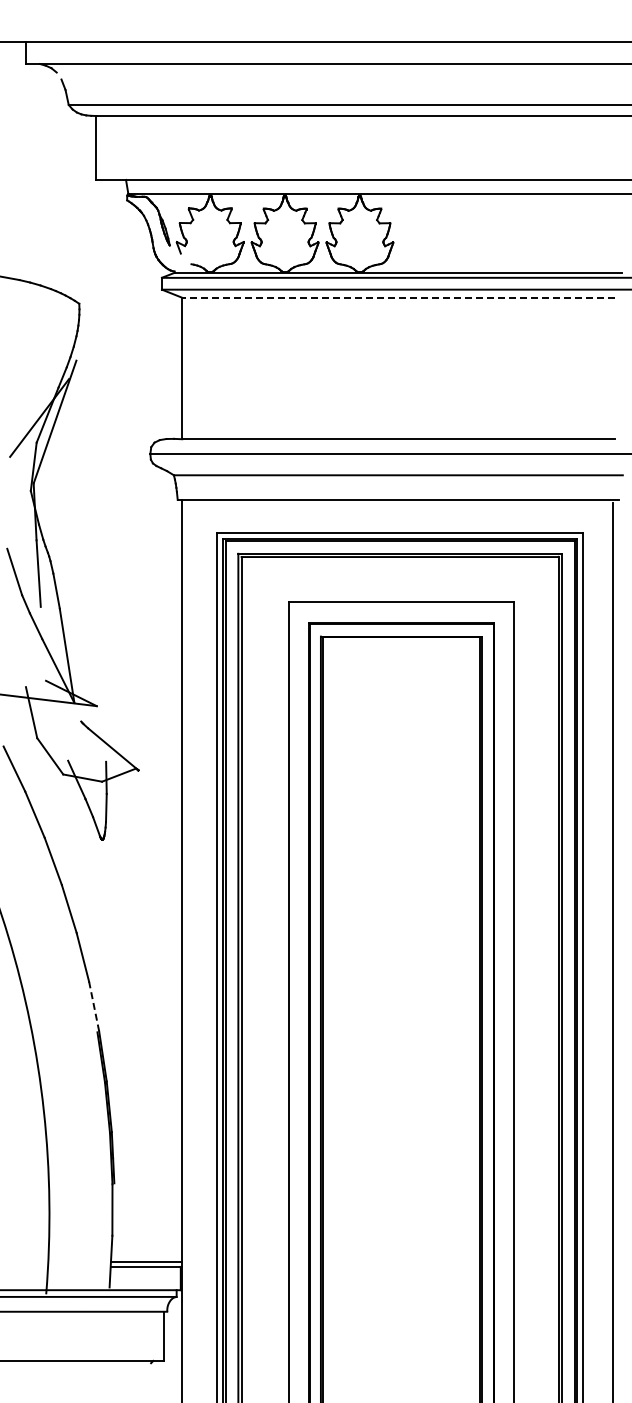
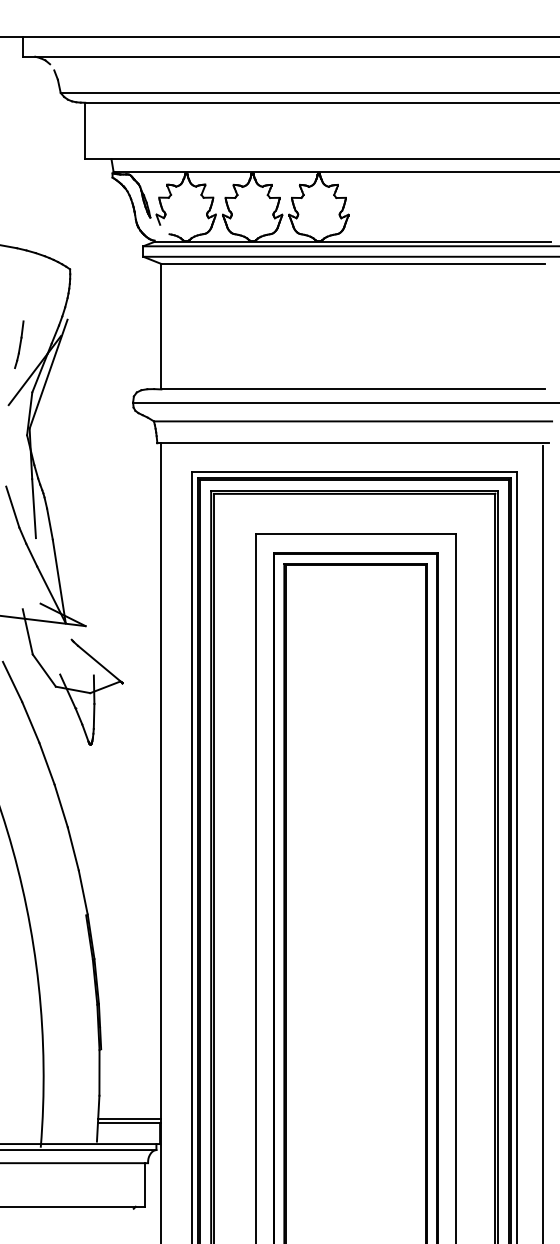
line: (397, 297) -> (352, 263), dashed -> solid
part: (21, 388) -> (18, 344), added
line: (94, 1006) -> (83, 892), dashed -> solid

